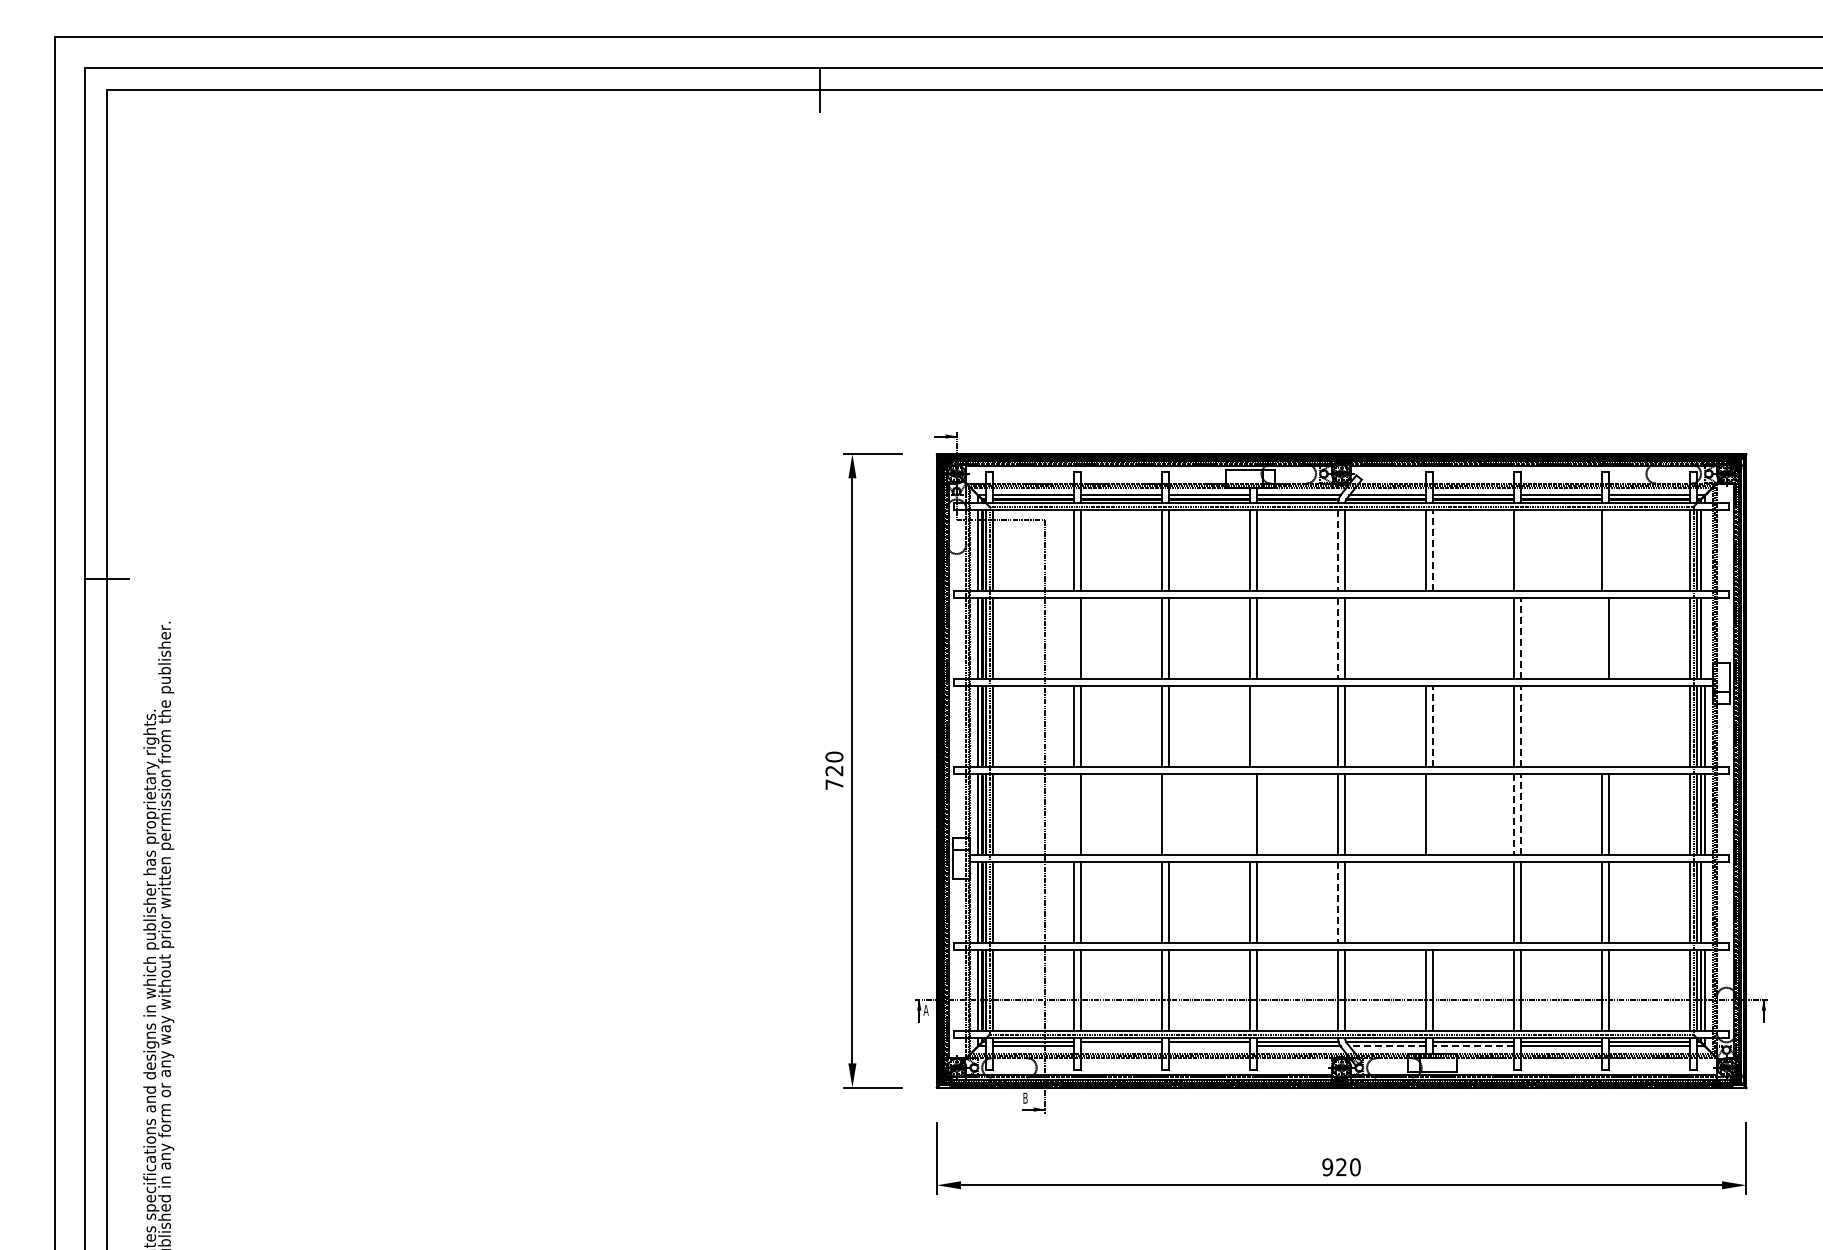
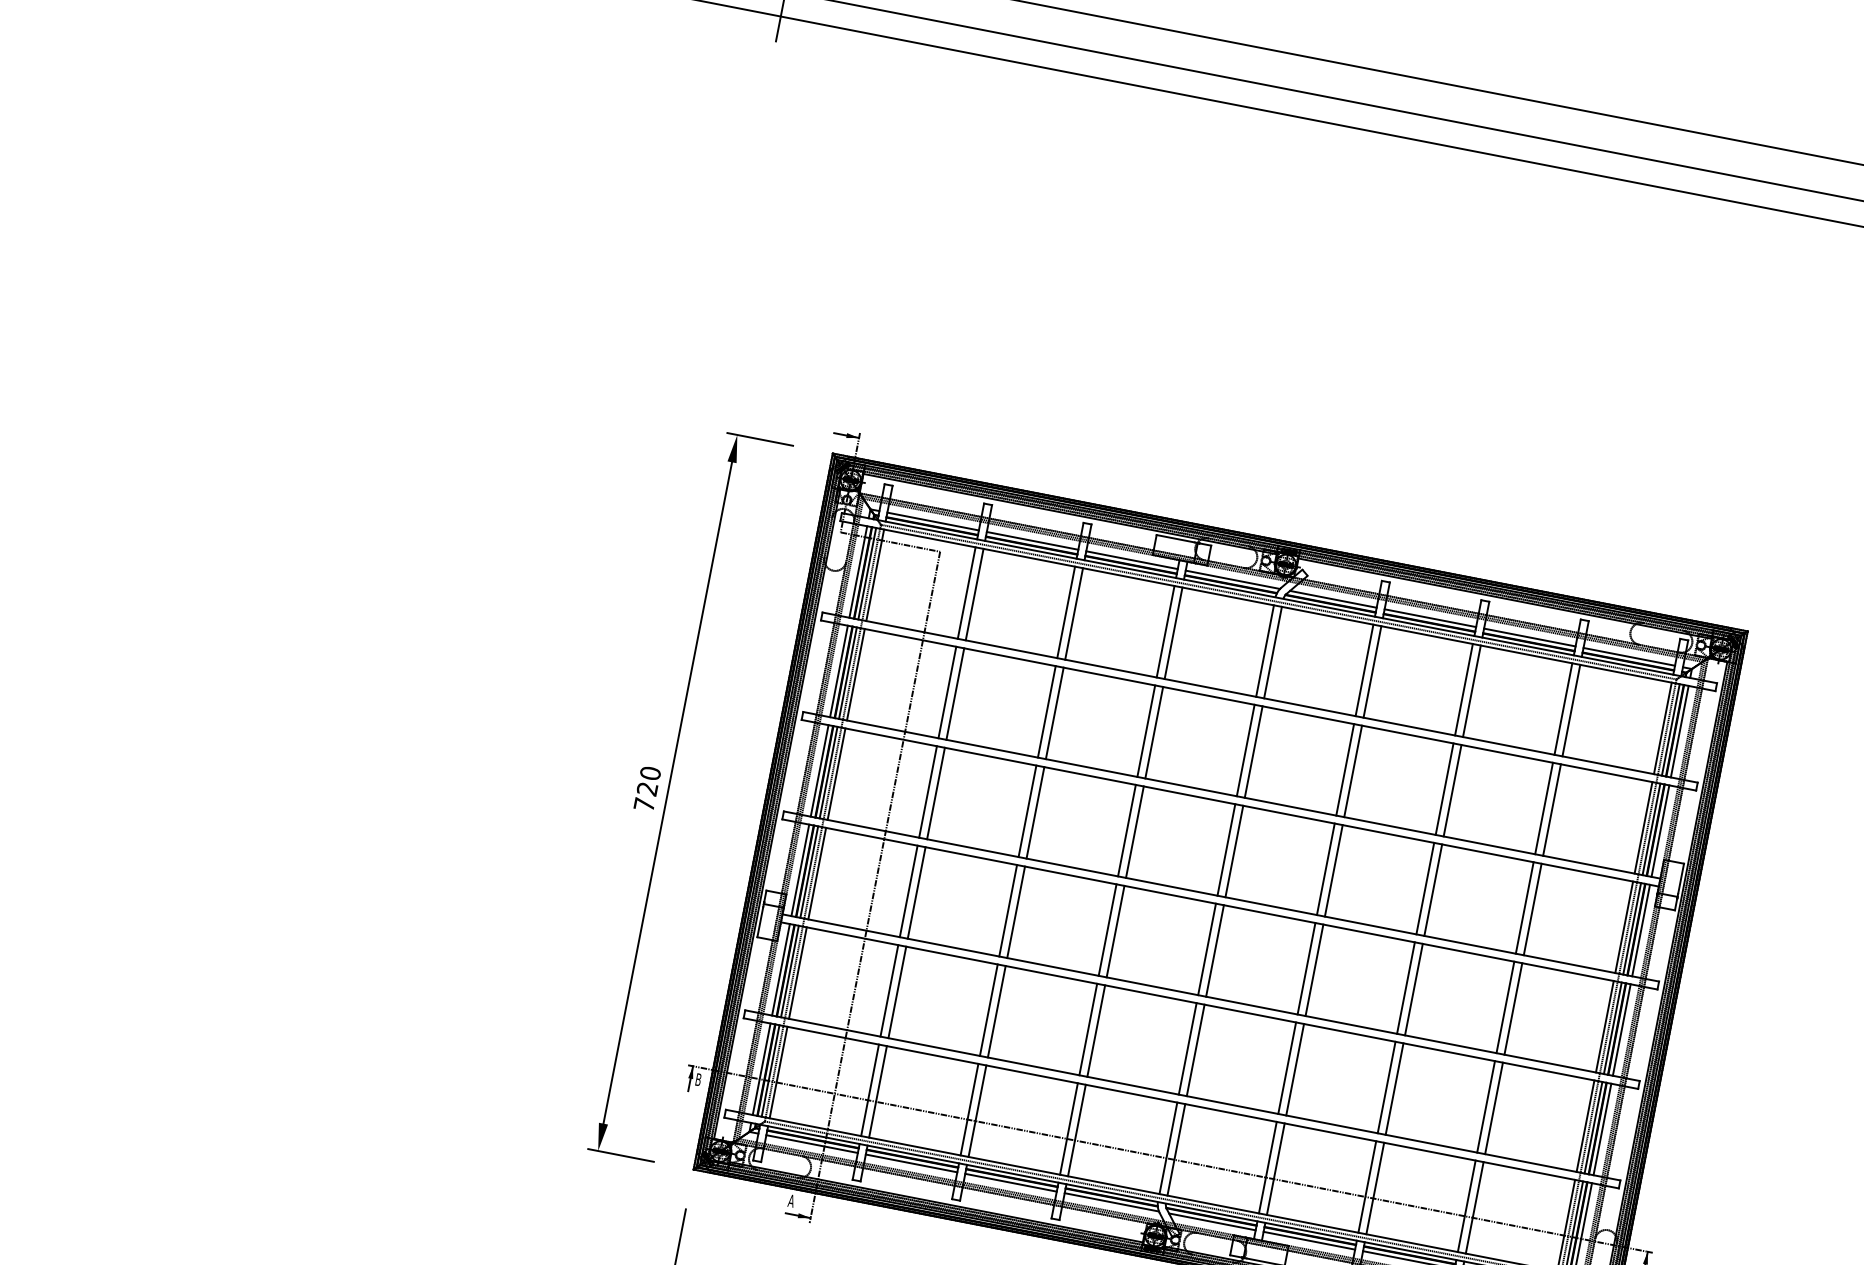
line: (1433, 550) -> (1373, 671), dashed -> solid
line: (1521, 550) -> (1472, 690), added
line: (1609, 550) -> (1571, 710), added
line: (1704, 550) -> (1679, 731), added
line: (1338, 551) -> (1265, 651), dashed -> solid
line: (1074, 638) -> (947, 692), added
line: (1426, 638) -> (1345, 769), added
line: (1433, 638) -> (1353, 771), added
line: (1521, 638) -> (1453, 790), dashed -> solid
line: (1602, 638) -> (1544, 808), added
line: (1704, 638) -> (1660, 830), added
line: (1338, 639) -> (1246, 751), dashed -> solid
line: (1257, 726) -> (1135, 831), added
line: (1433, 726) -> (1334, 870), dashed -> solid
line: (1521, 726) -> (1433, 889), dashed -> solid
line: (1602, 726) -> (1525, 907), added
line: (1609, 726) -> (1533, 909), added
line: (1074, 814) -> (909, 891), added
line: (1169, 814) -> (1016, 911), added
line: (1250, 814) -> (1108, 929), added
line: (1433, 814) -> (1315, 969), added
line: (1521, 814) -> (1414, 989), dashed -> solid
line: (1514, 815) -> (1406, 988), dashed -> solid
line: (1426, 902) -> (1287, 1067), added
line: (1433, 902) -> (1295, 1069), added
line: (1704, 902) -> (1602, 1128), added
line: (1338, 903) -> (1188, 1049), dashed -> solid
text: (925, 1009) -> (697, 1078), A -> B
line: (1121, 1046) -> (911, 1163), added
line: (1209, 1046) -> (1010, 1182), added
line: (1387, 1046) -> (1212, 1222), dashed -> solid
line: (1473, 1046) -> (1309, 1241), dashed -> solid
text: (1025, 1097) -> (791, 1200), B -> A

